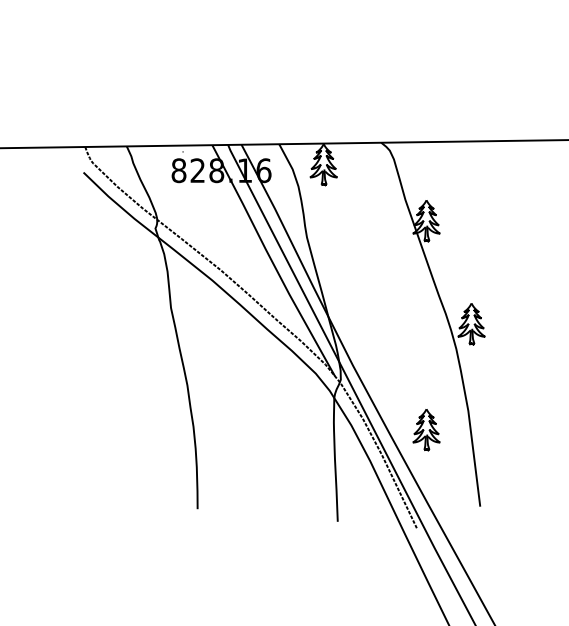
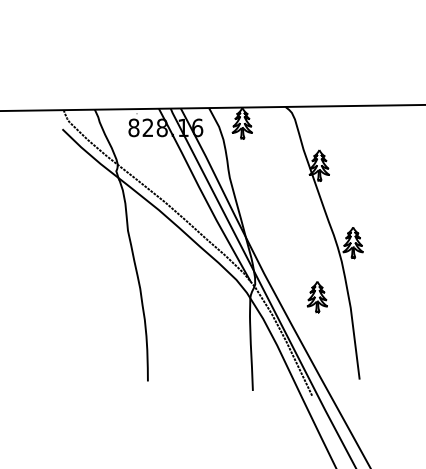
part: (425, 430) -> (316, 297), moved

